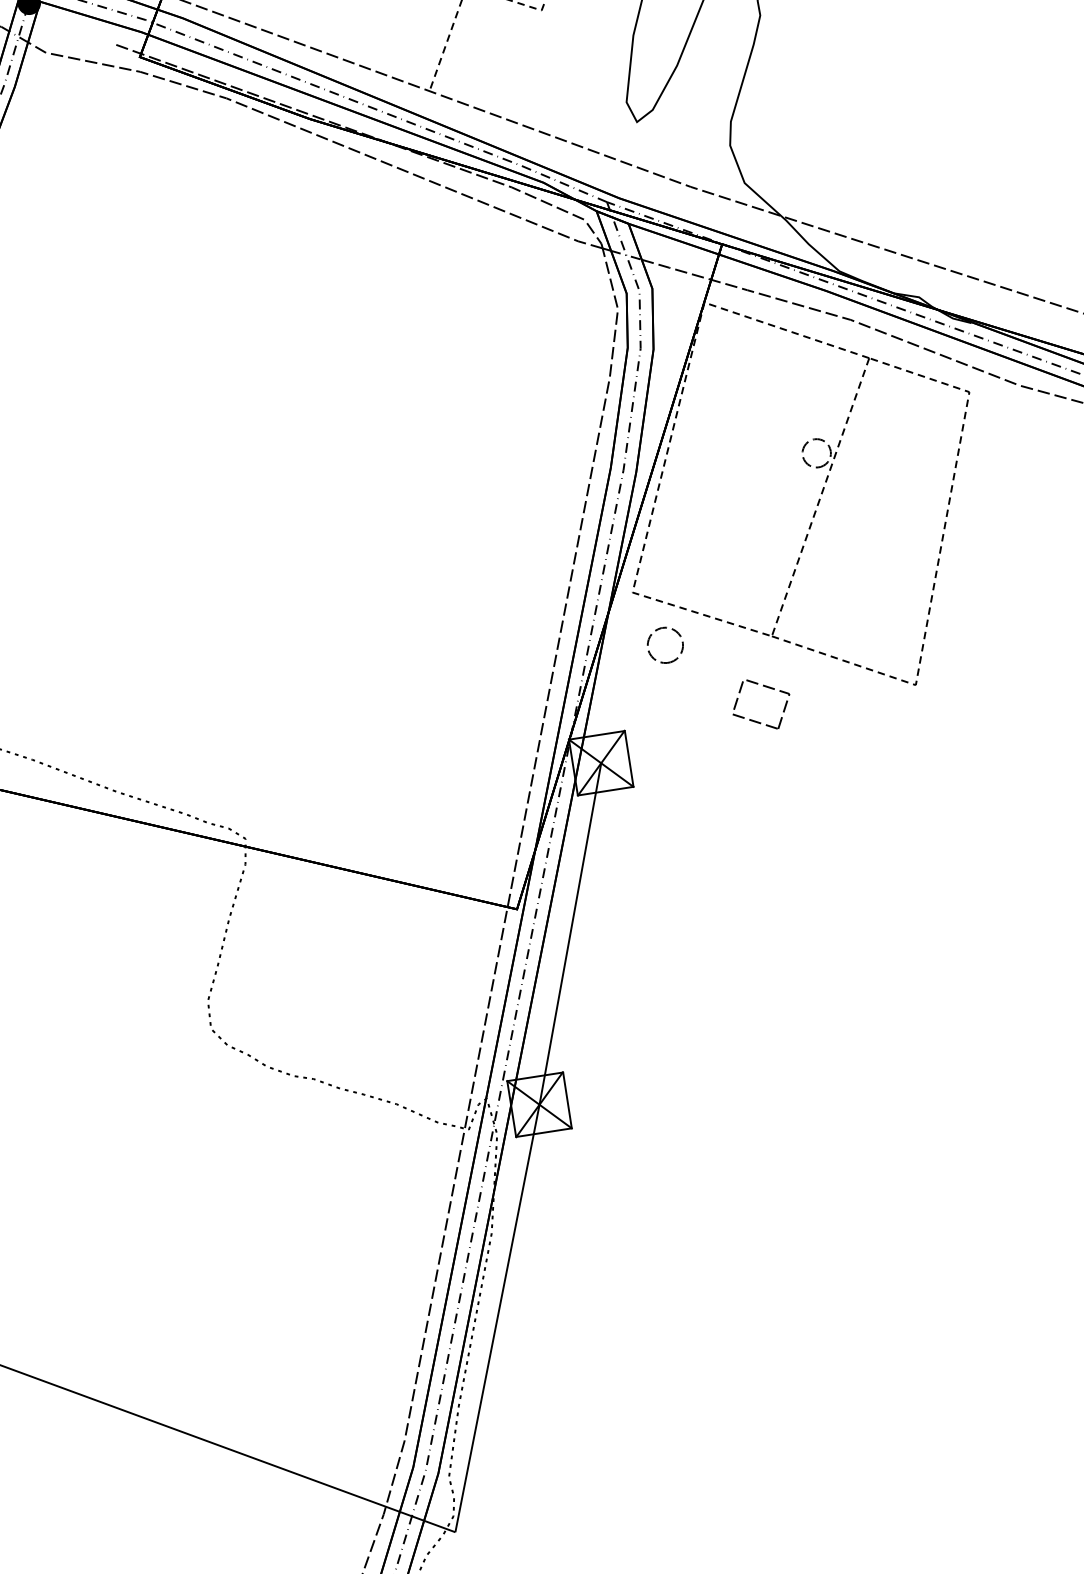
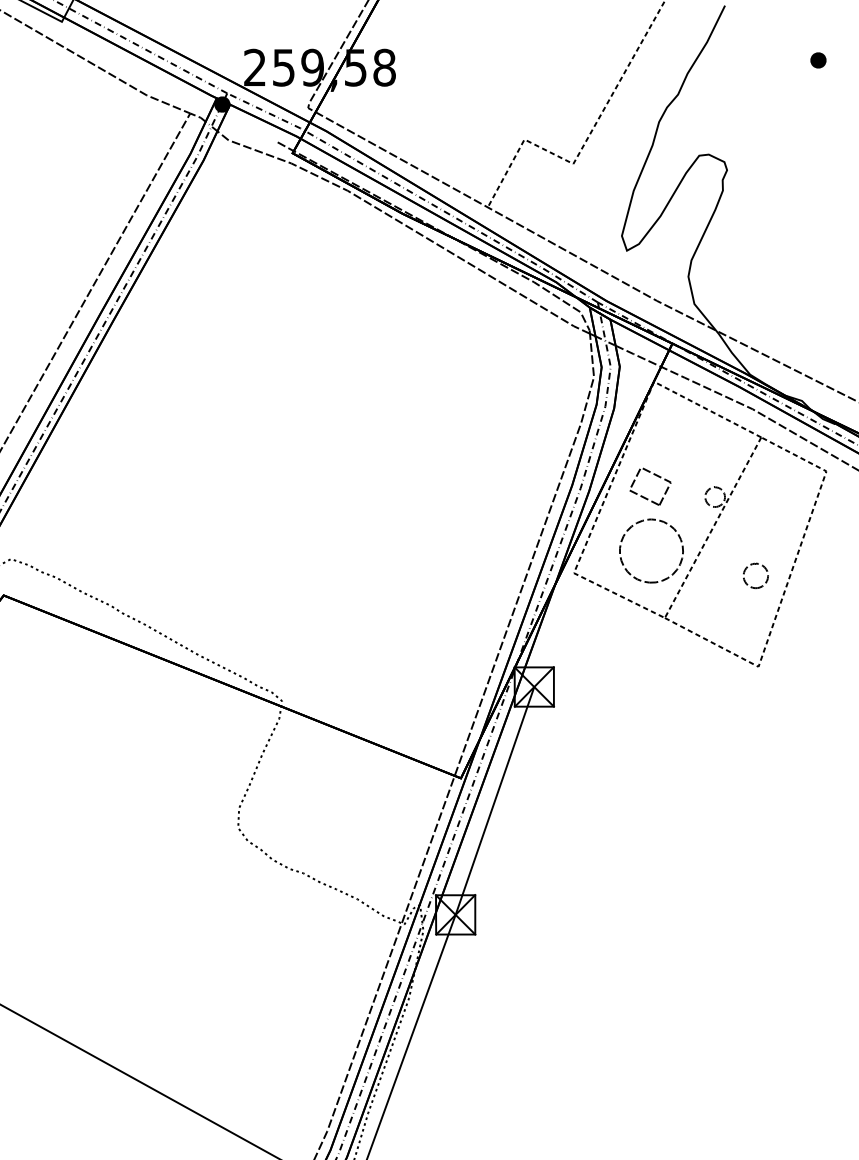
part: (717, 505) -> (641, 522), added
part: (658, 631) -> (752, 565), moved
part: (767, 688) -> (656, 476), moved

